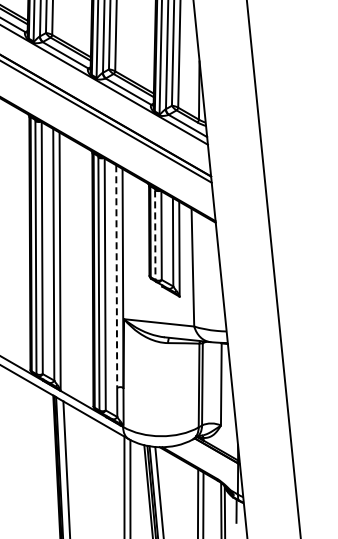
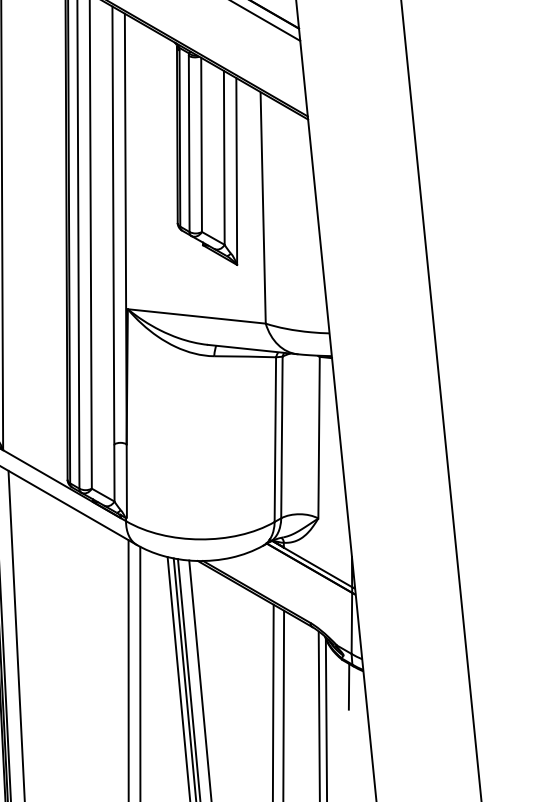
line: (155, 235) -> (189, 144), dashed -> solid
line: (116, 277) -> (112, 227), dashed -> solid

